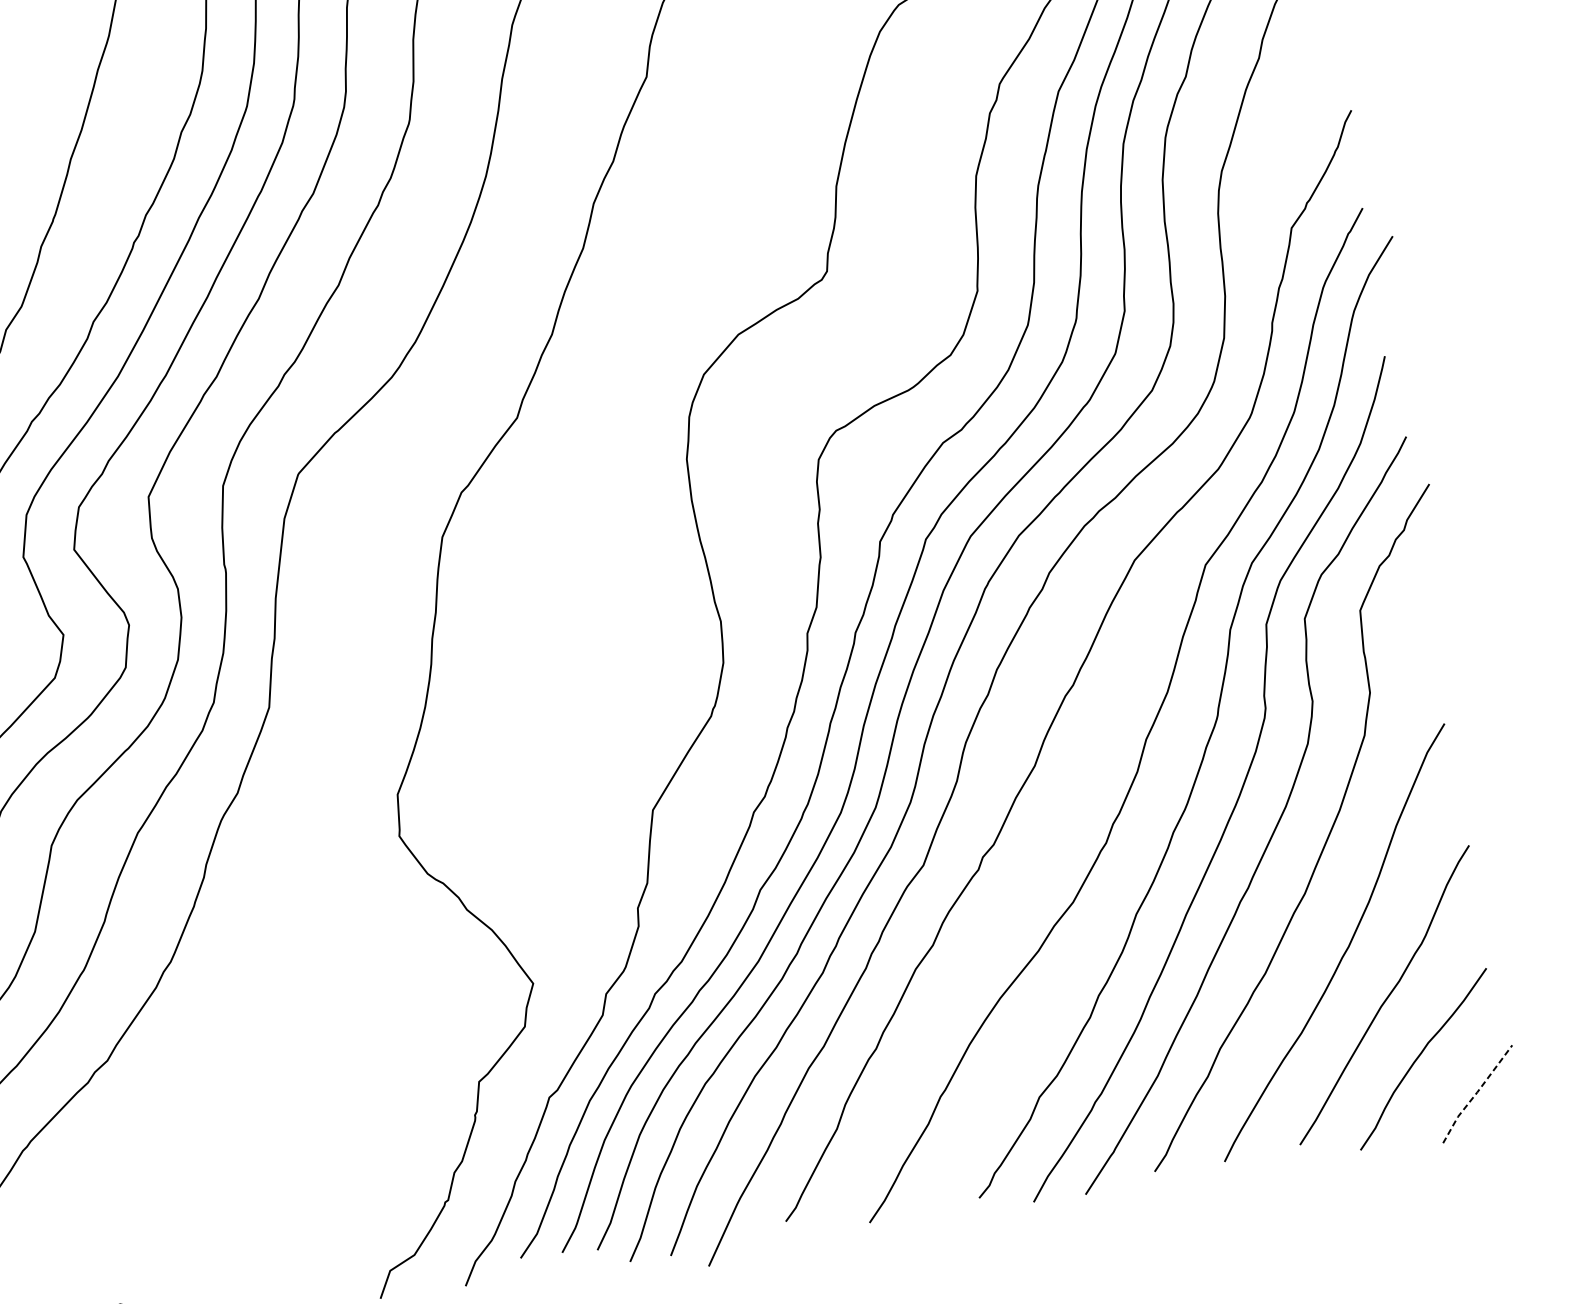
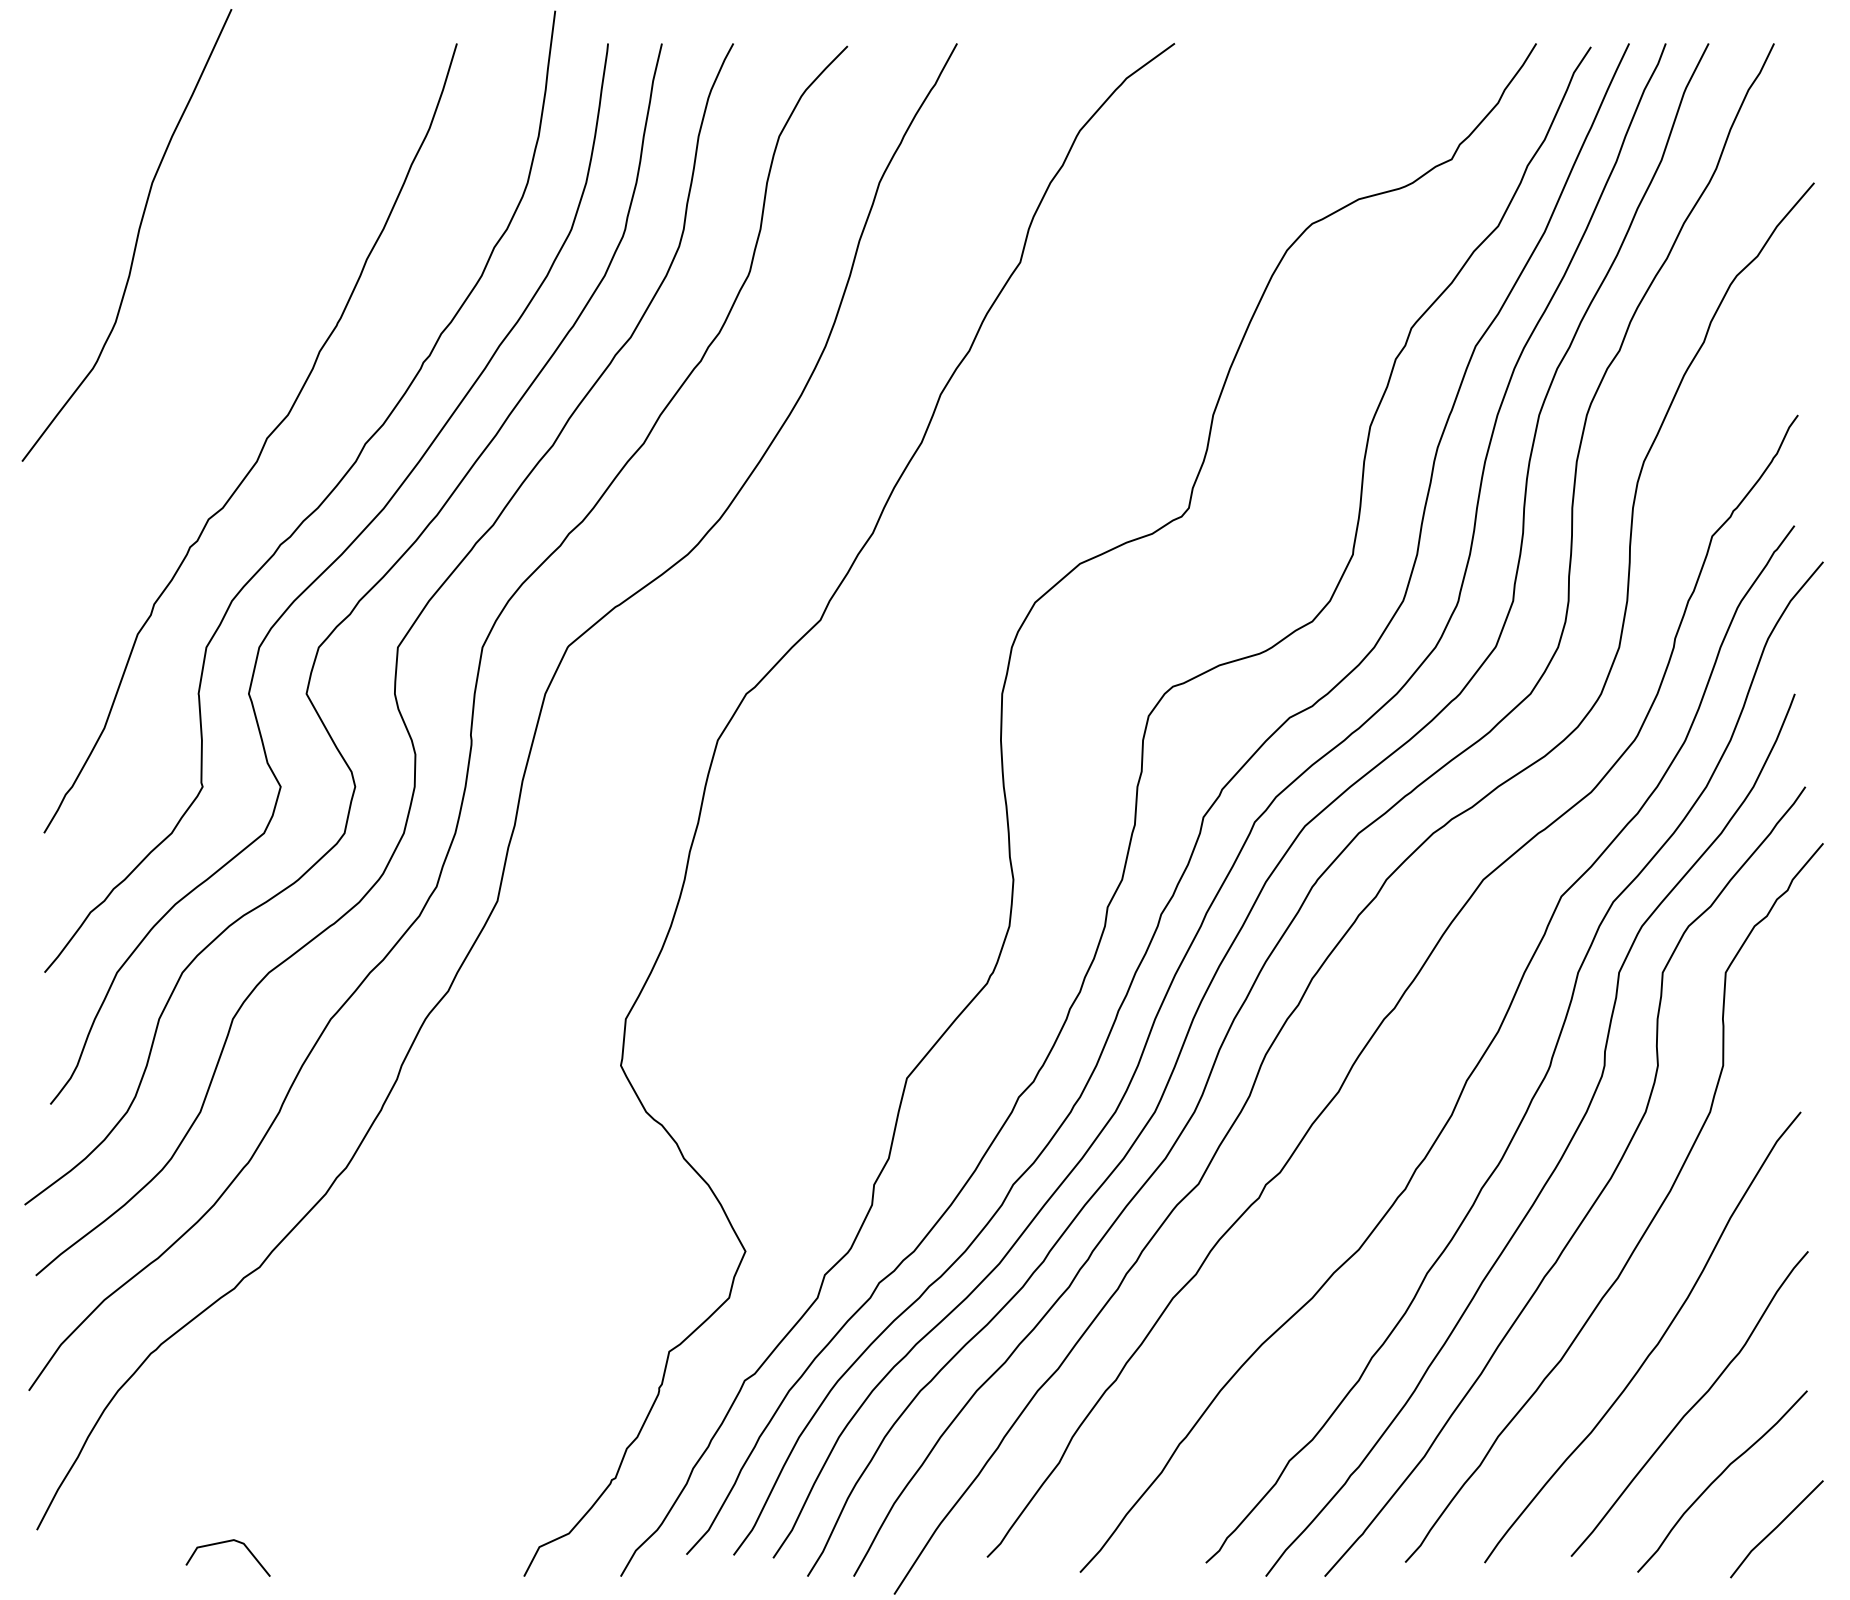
line: (1476, 1093) -> (1775, 1528), dashed -> solid

